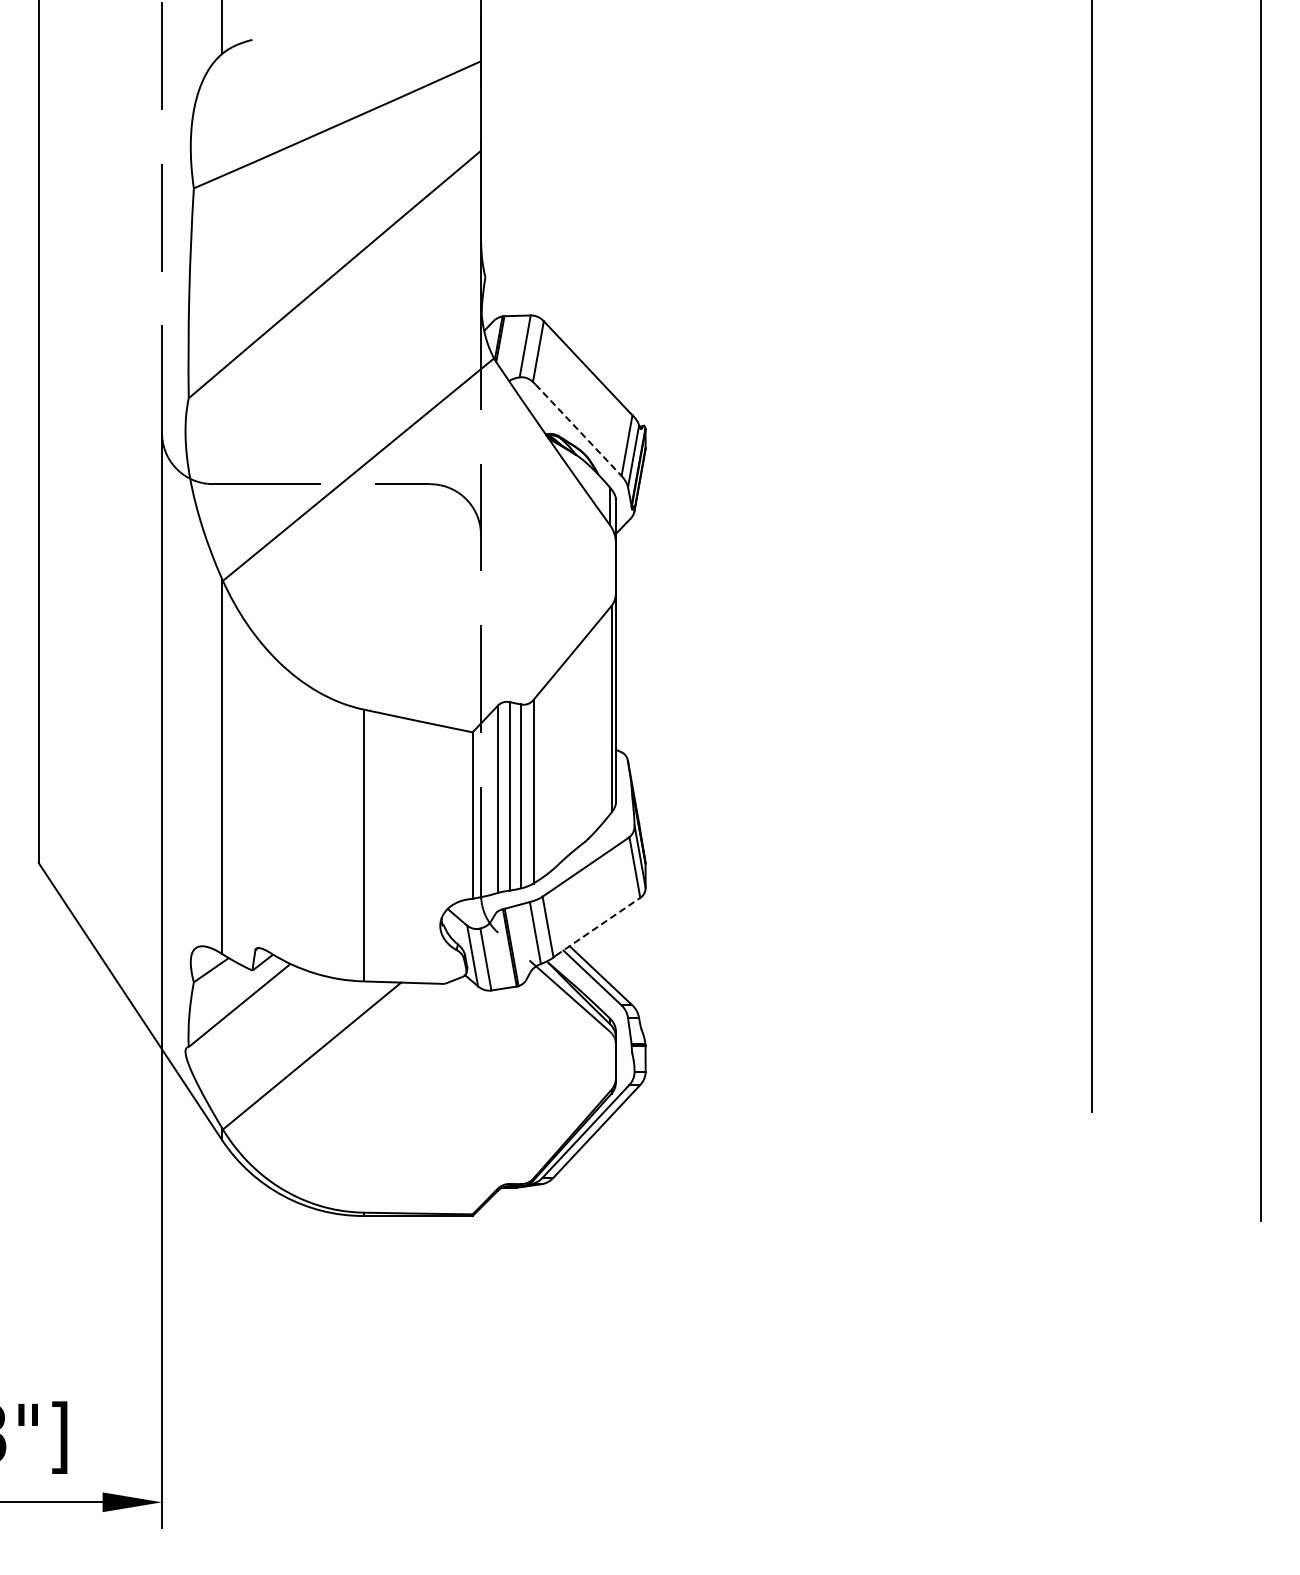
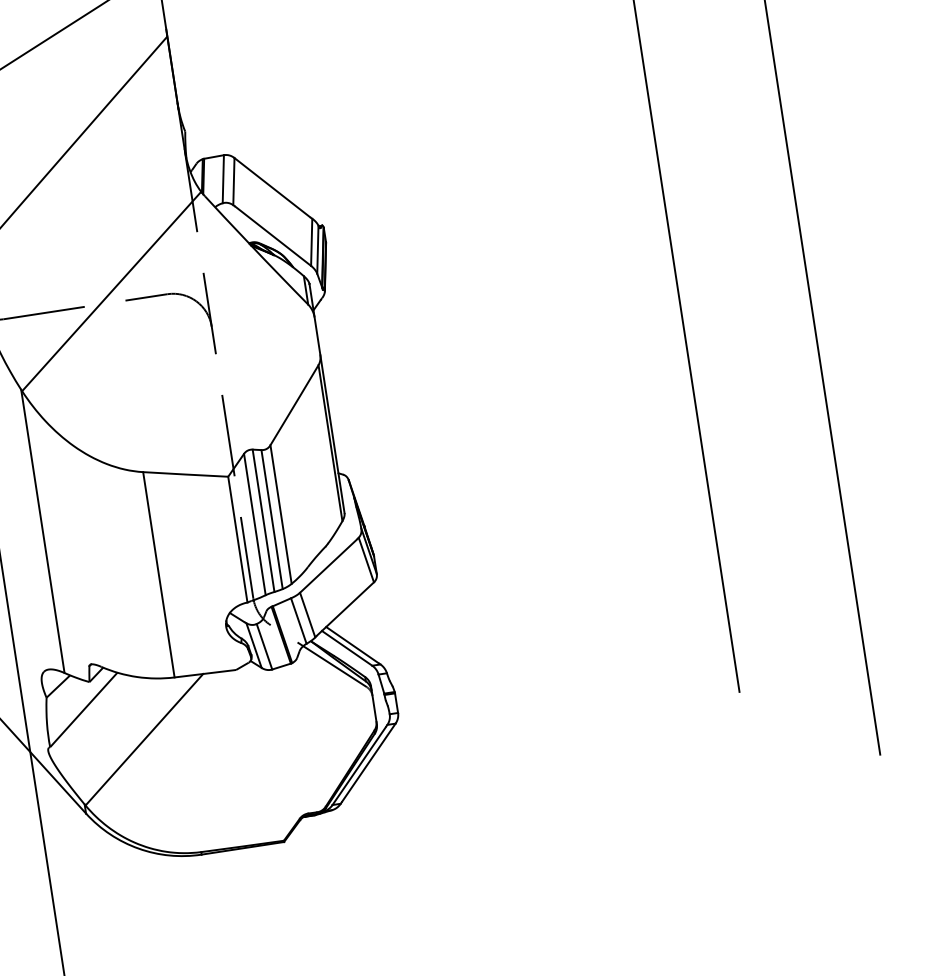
line: (578, 430) -> (273, 236), dashed -> solid
line: (598, 926) -> (345, 608), dashed -> solid

